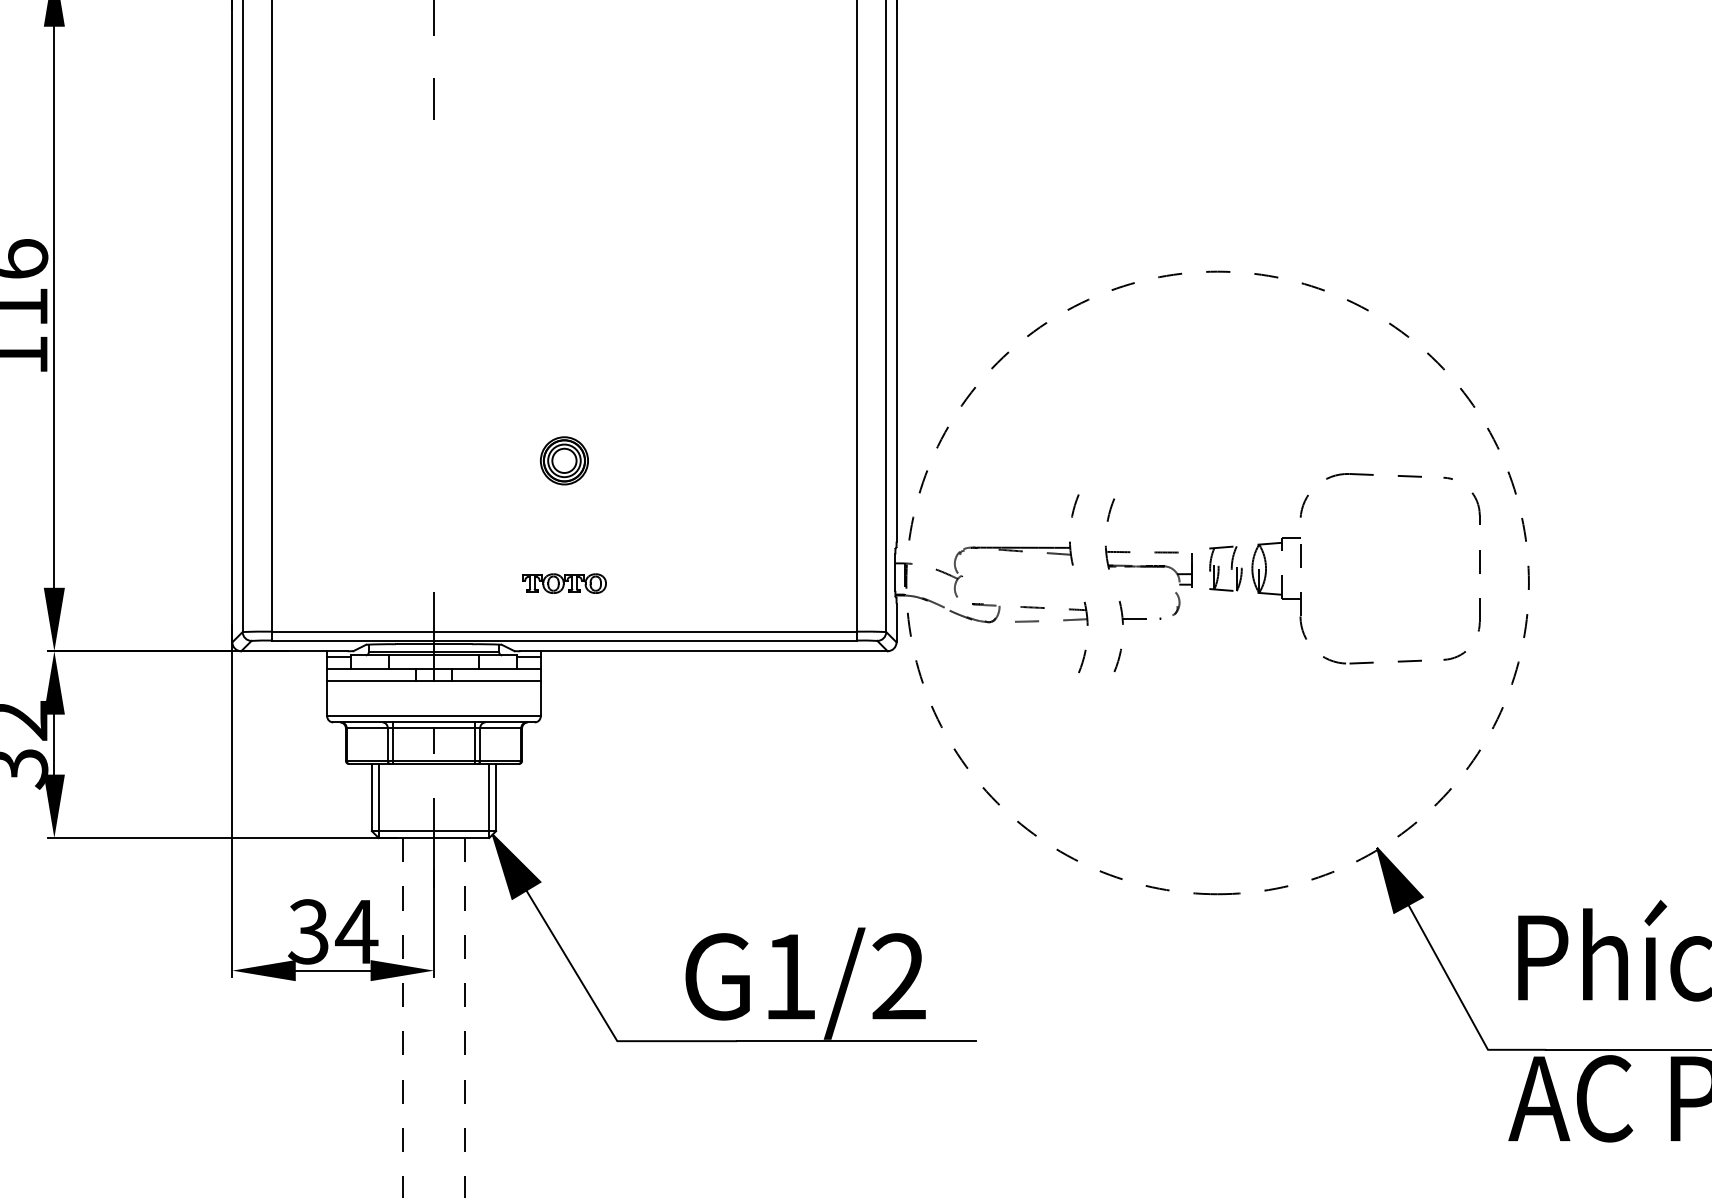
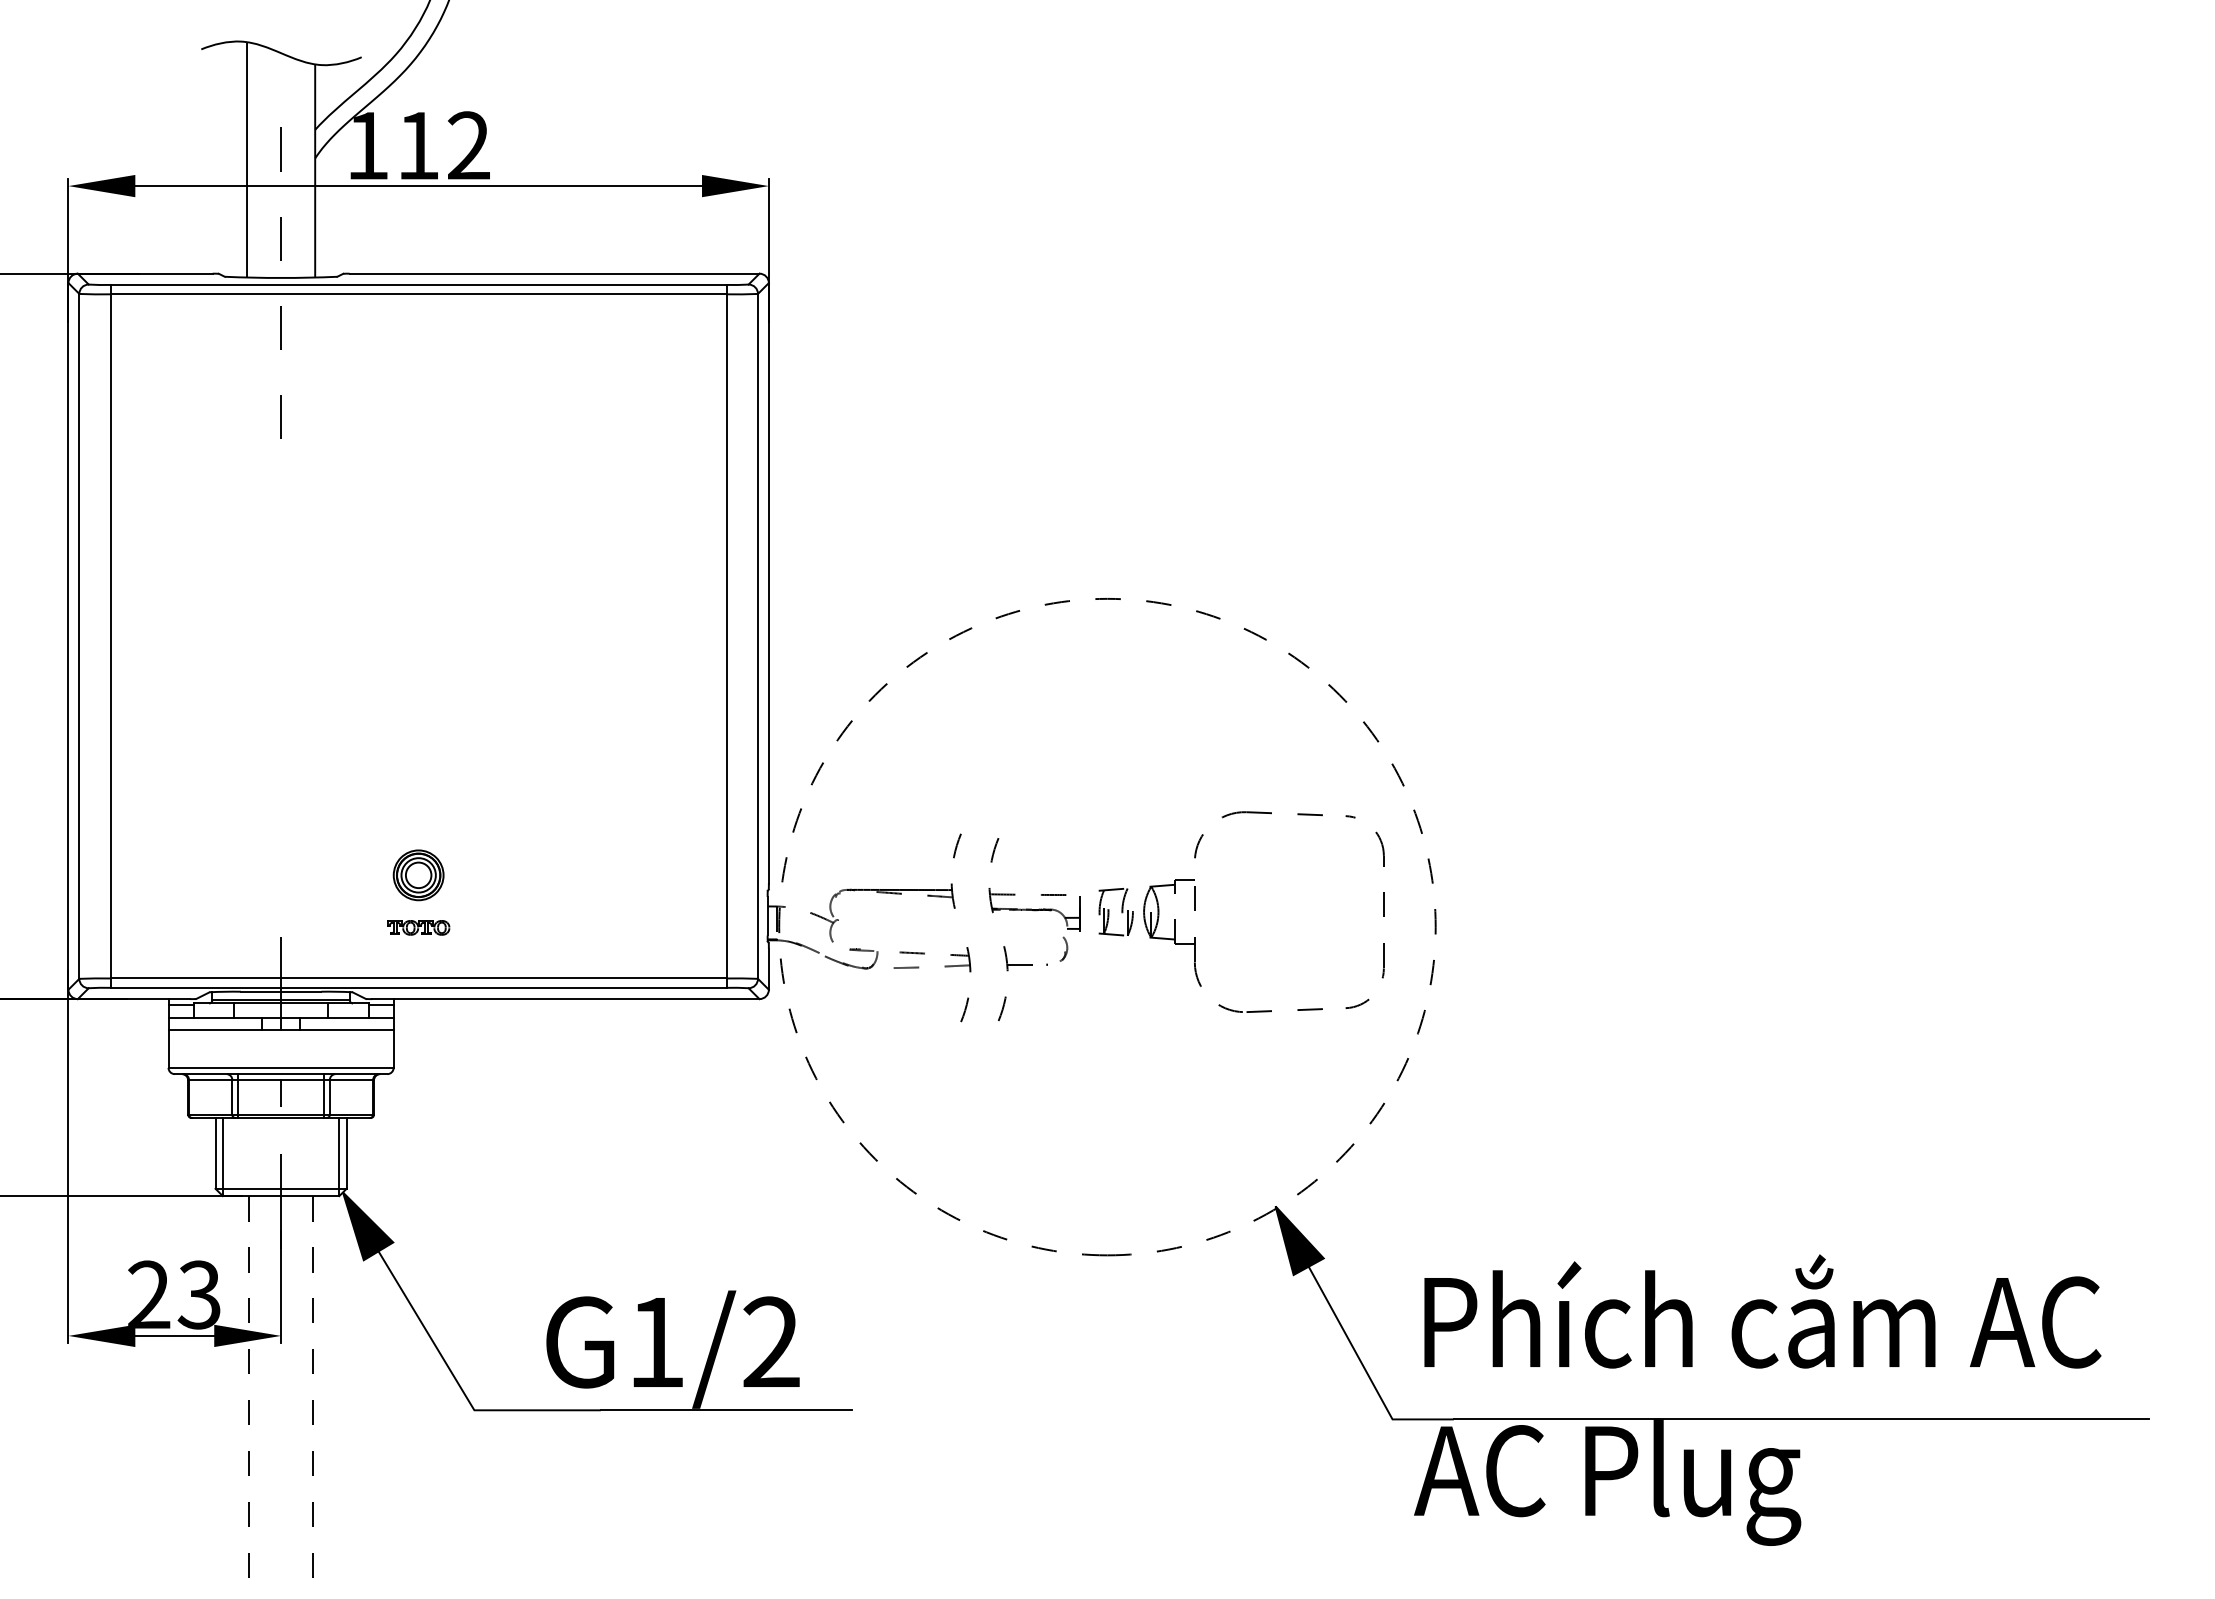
part: (564, 461) -> (418, 875), moved
part: (564, 583) -> (418, 927), size x0.7
text: (332, 931) -> (174, 1294), 34 -> 23

